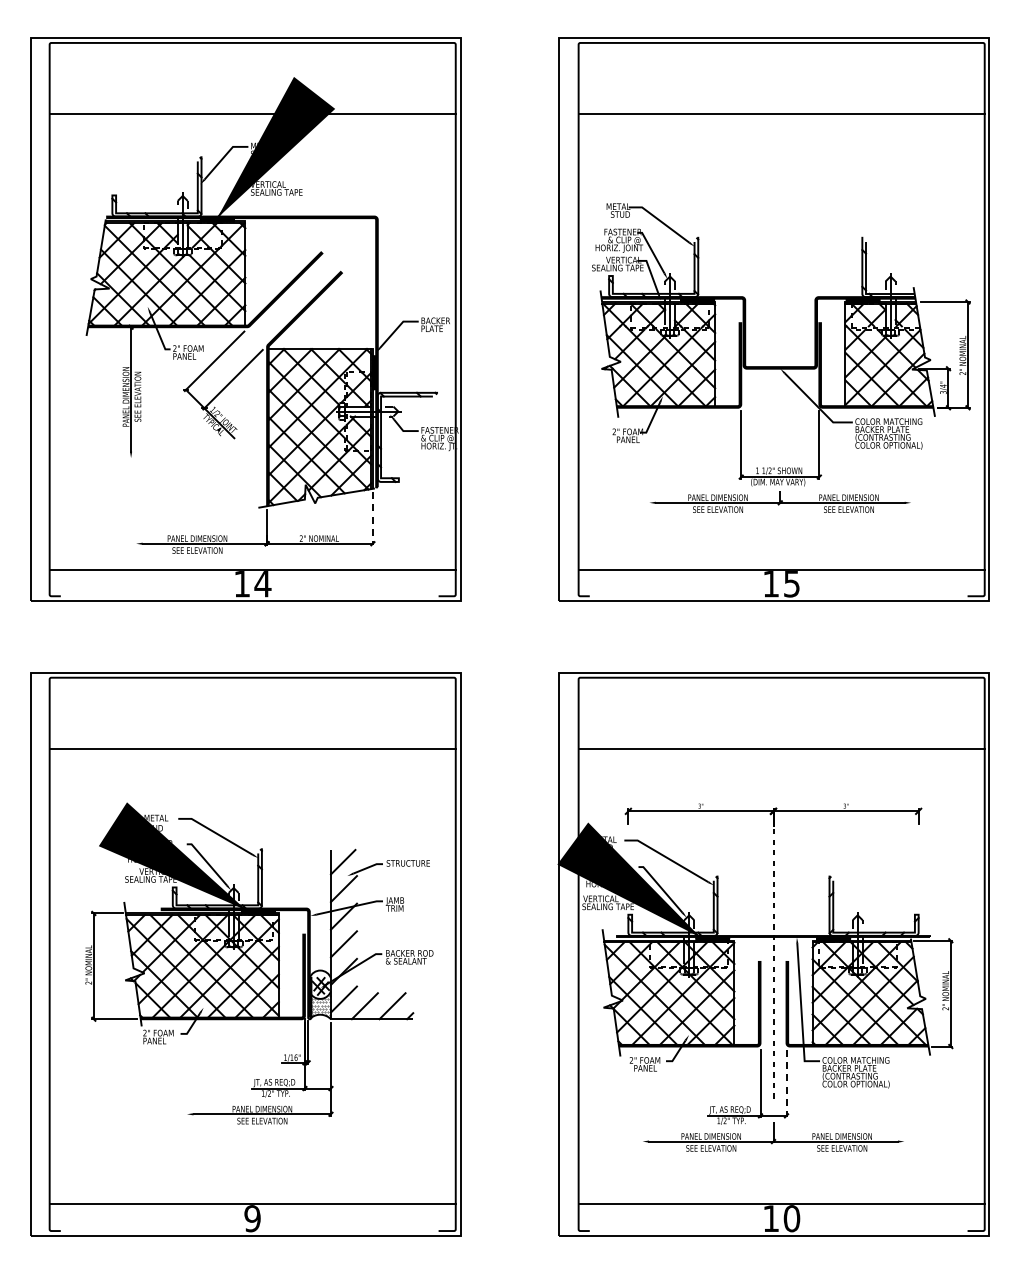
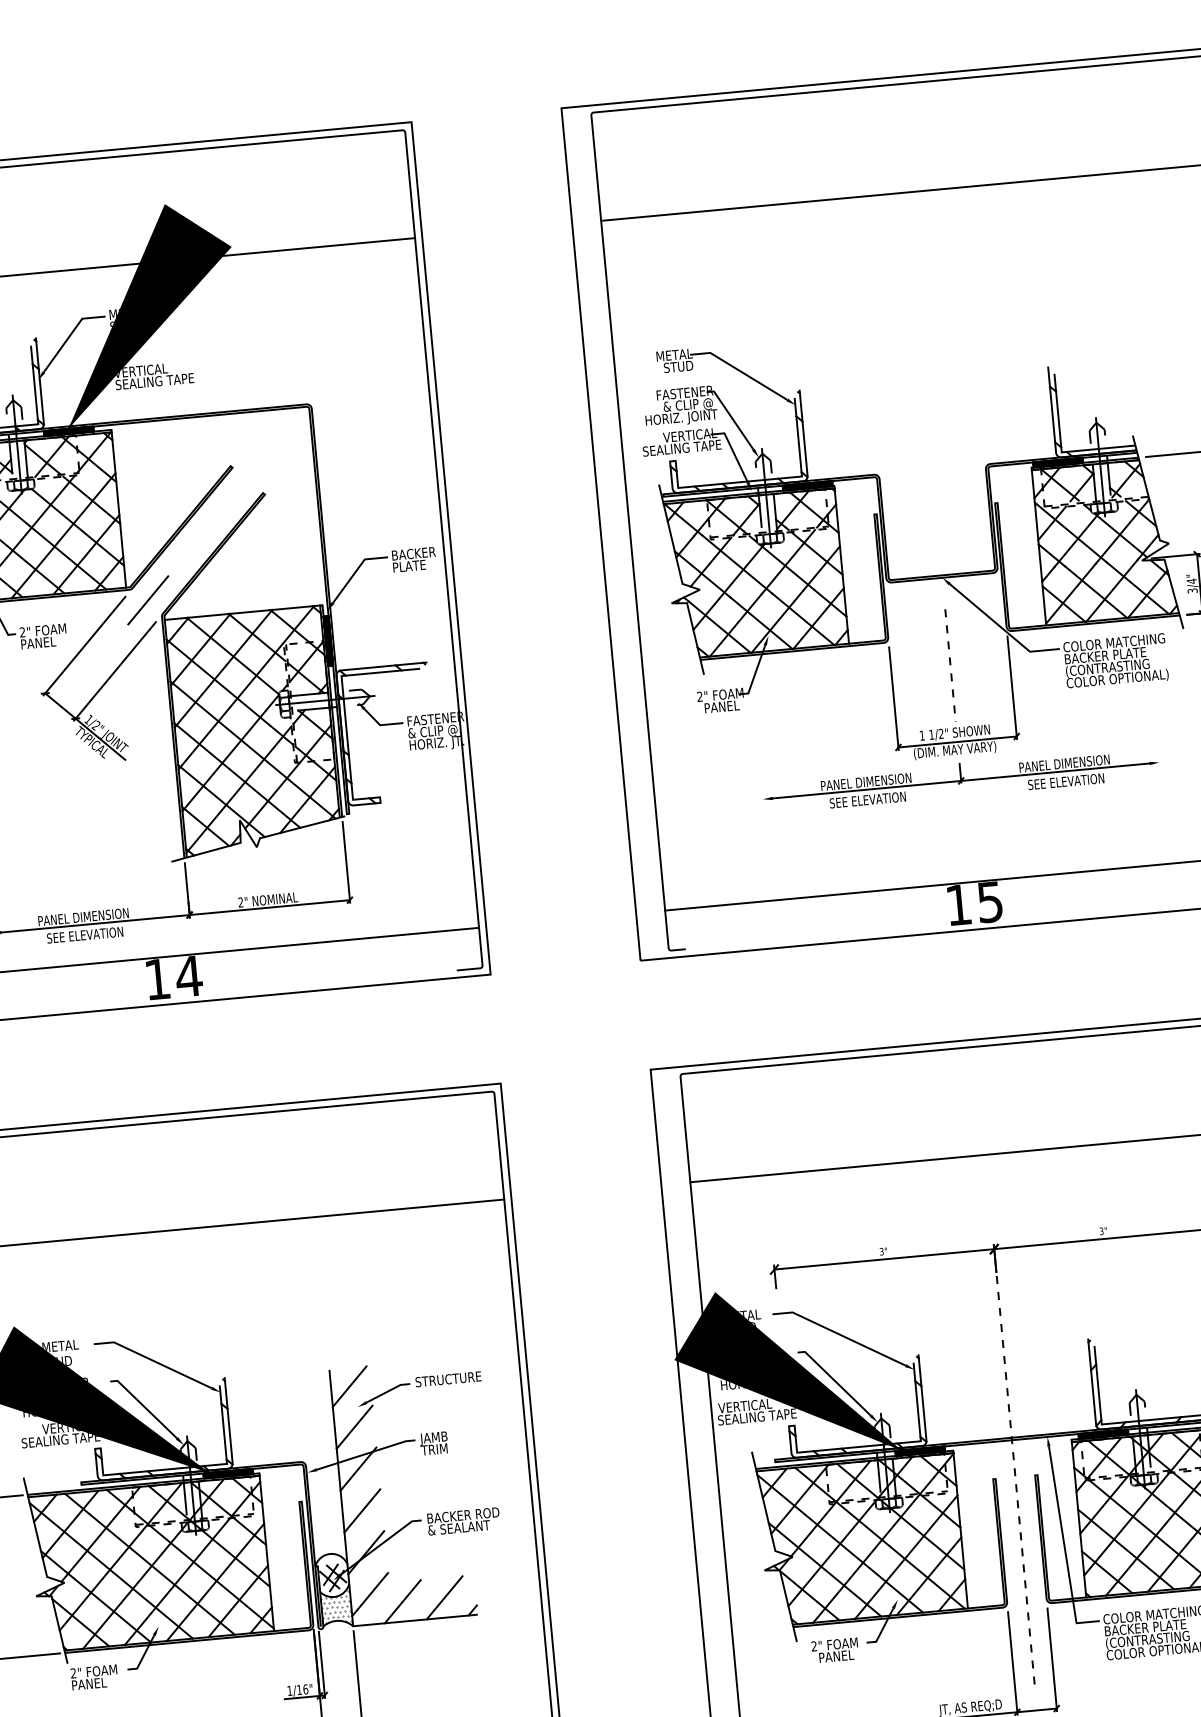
line: (258, 334) -> (147, 599), added
line: (779, 423) -> (948, 660), added
line: (372, 518) -> (345, 861), dashed -> solid
line: (786, 1083) -> (1052, 1659), dashed -> solid

